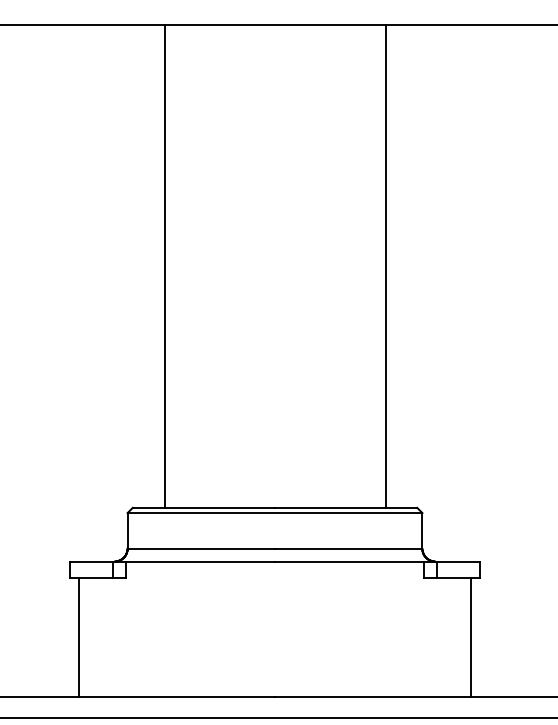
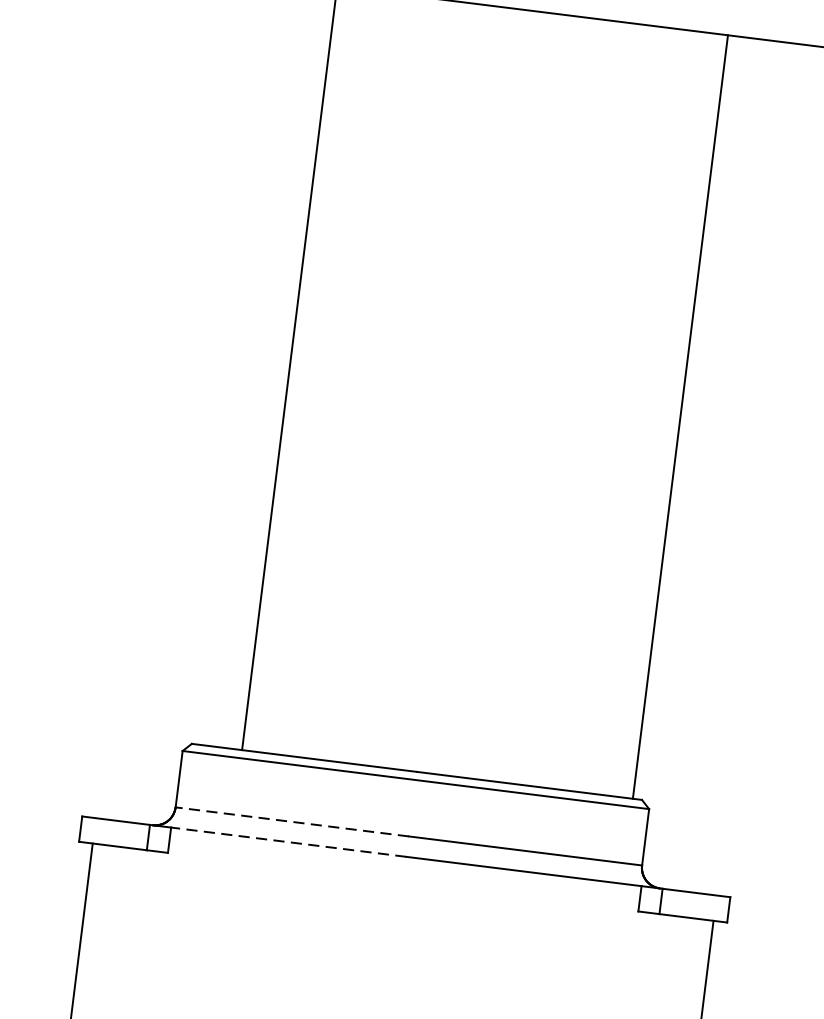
line: (385, 266) -> (680, 416), moved
line: (201, 548) -> (292, 821), solid -> dashed
line: (200, 561) -> (288, 842), solid -> dashed

